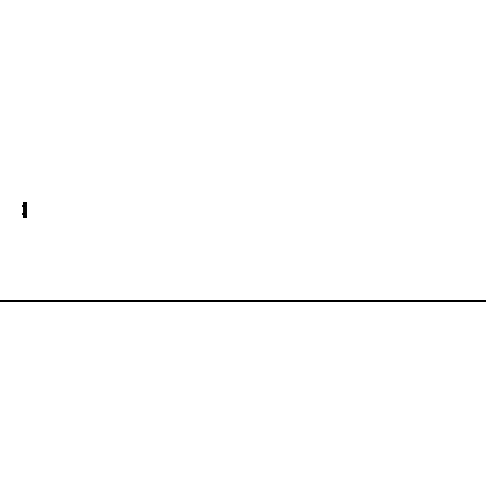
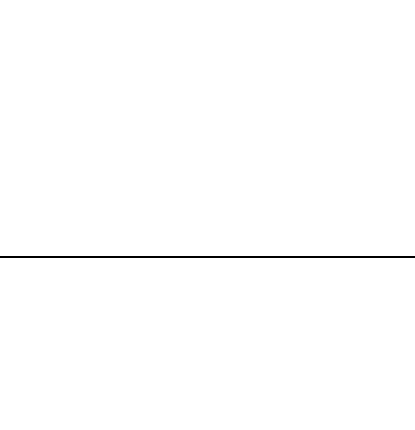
part: (24, 209) -> (21, 178), removed

